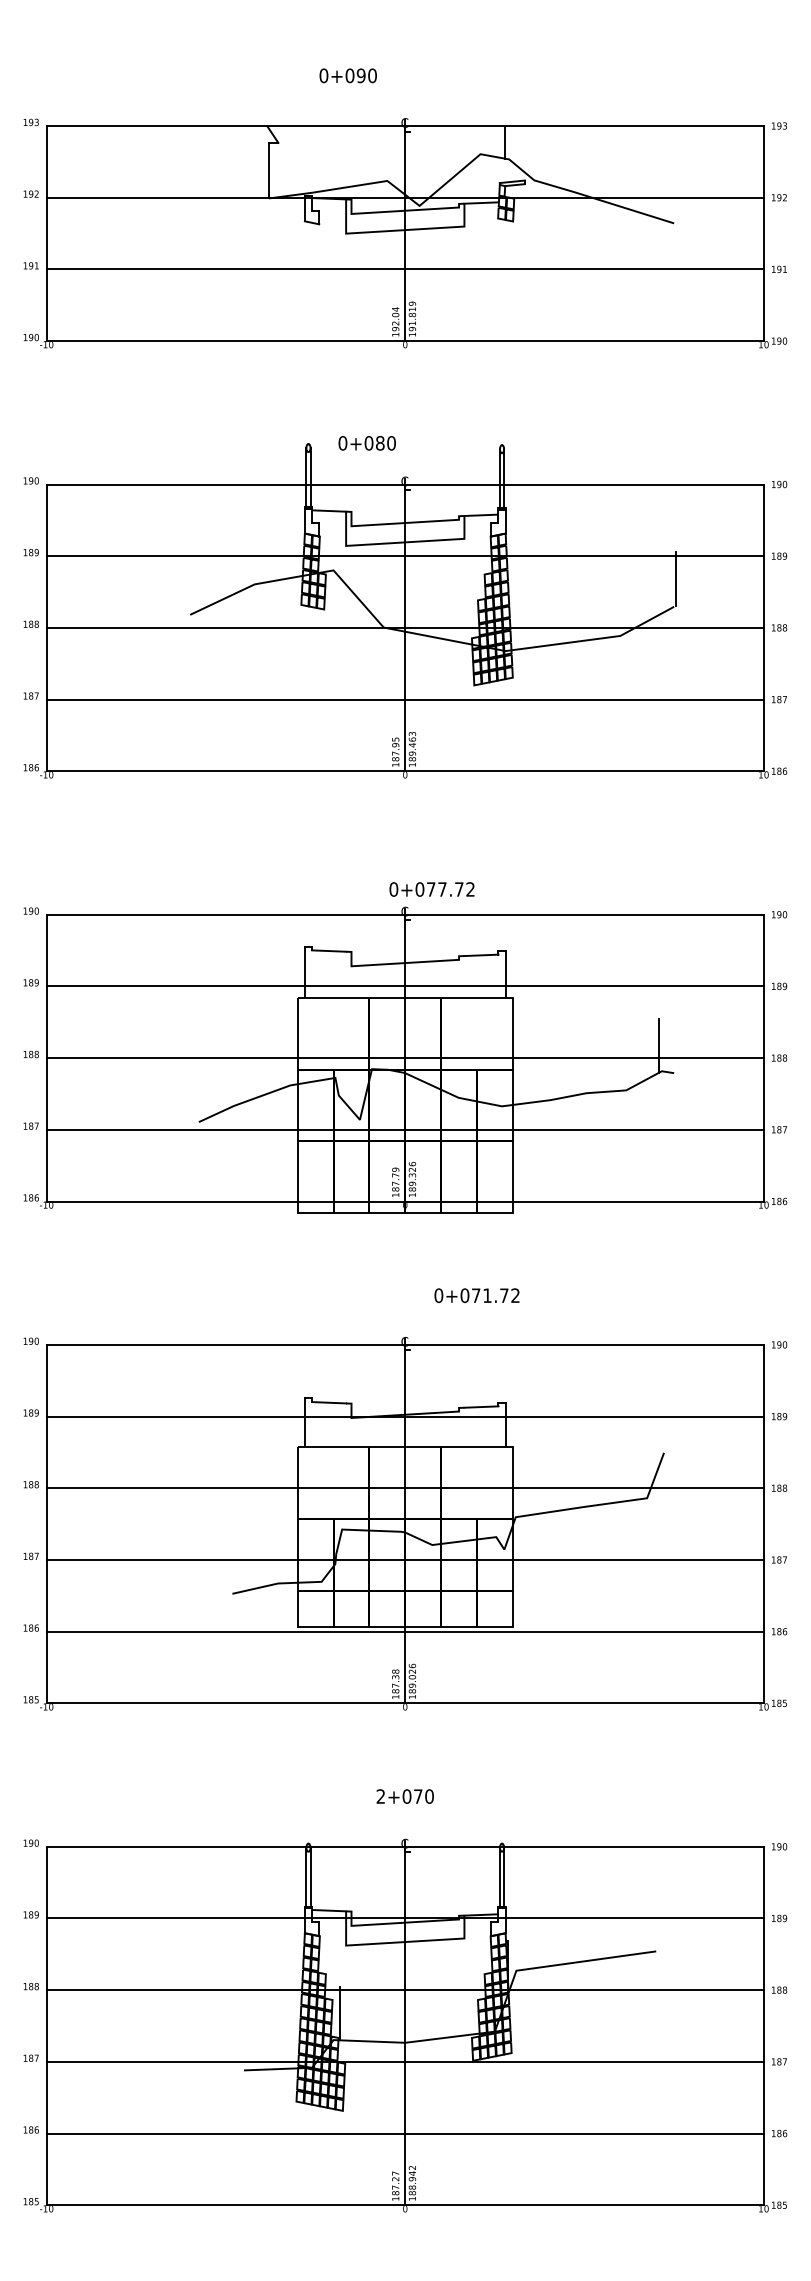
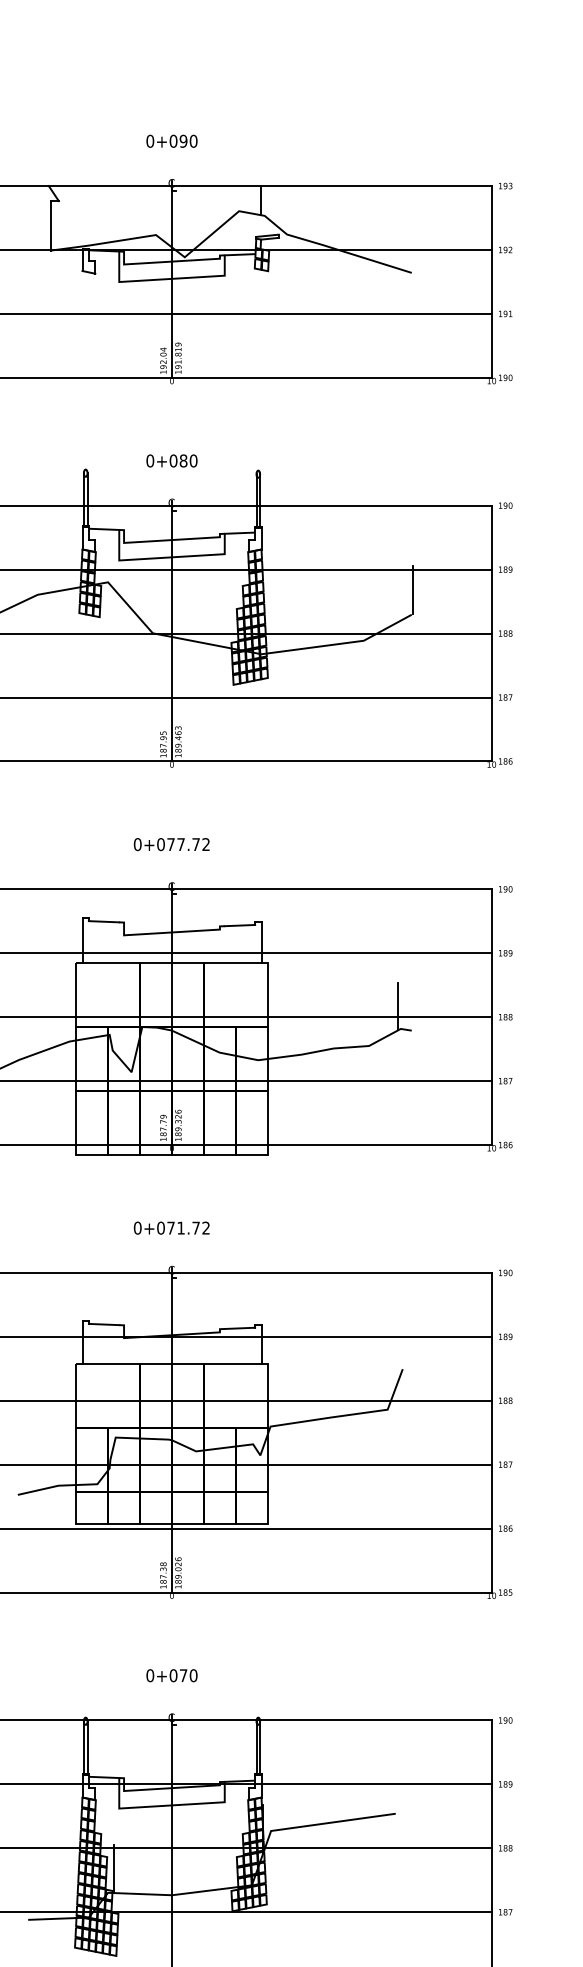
text: (347, 75) -> (171, 141), moved
text: (366, 443) -> (171, 461), moved
text: (431, 889) -> (171, 844), moved
text: (476, 1295) -> (171, 1227), moved
text: (380, 1796) -> (149, 1675), 2+070 -> 0+070

